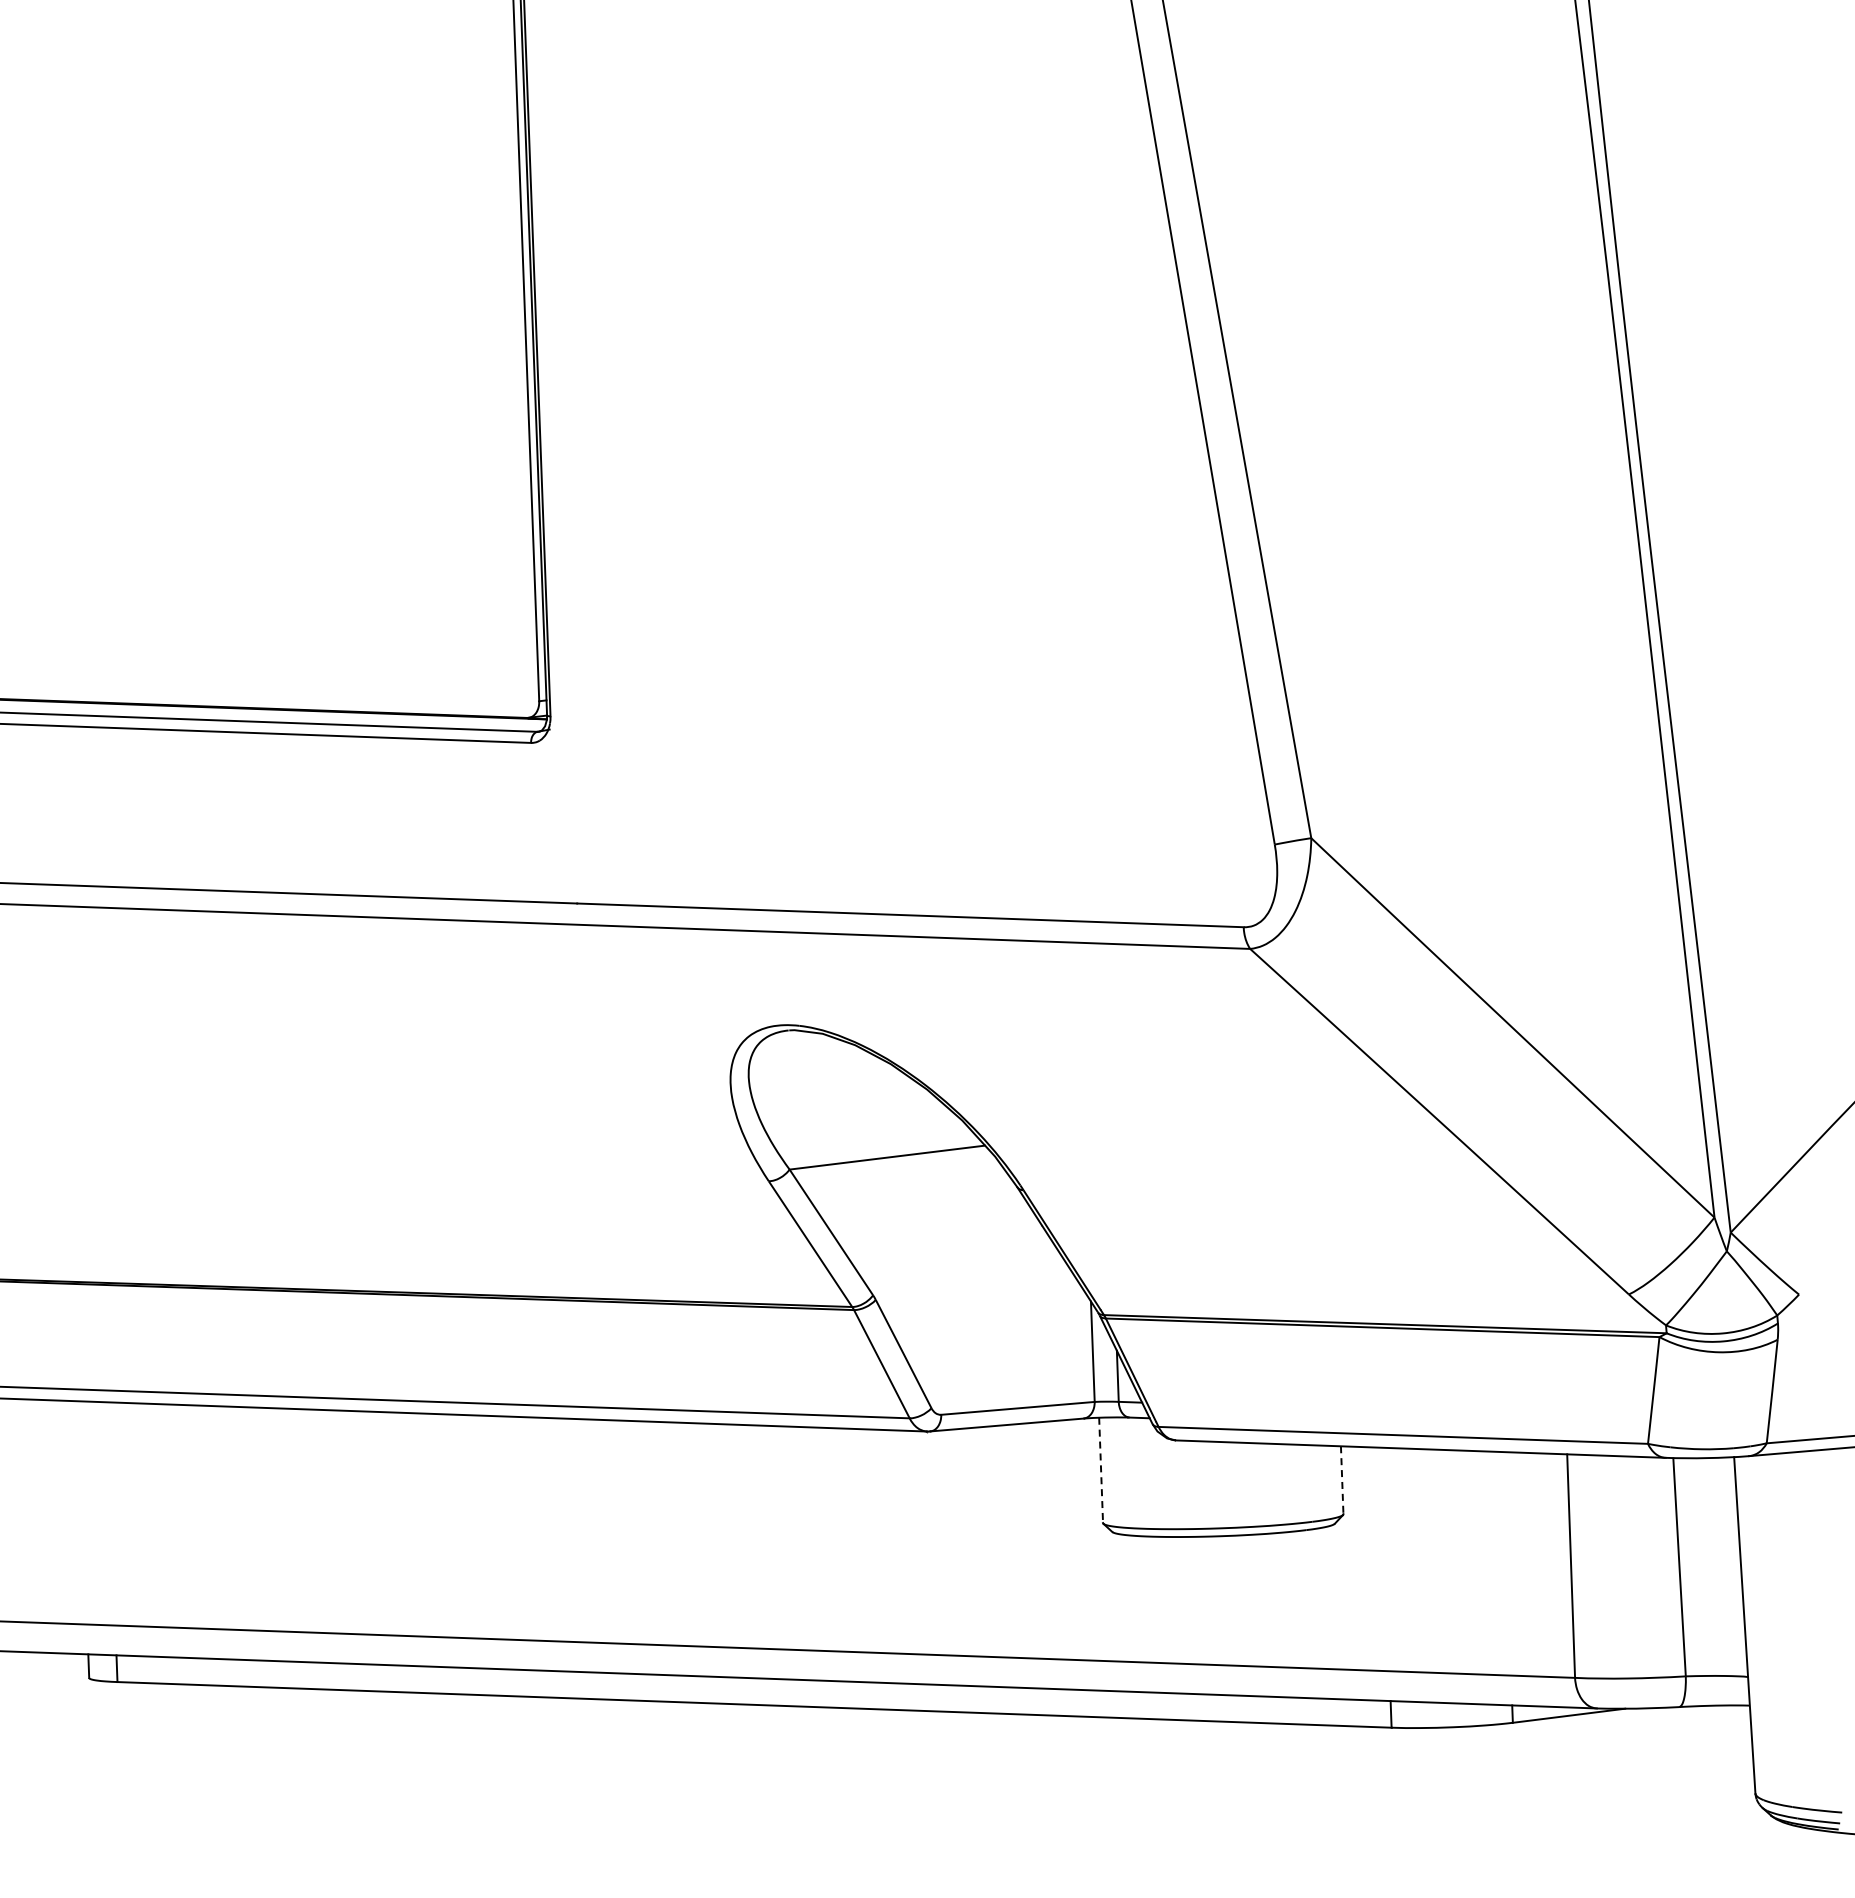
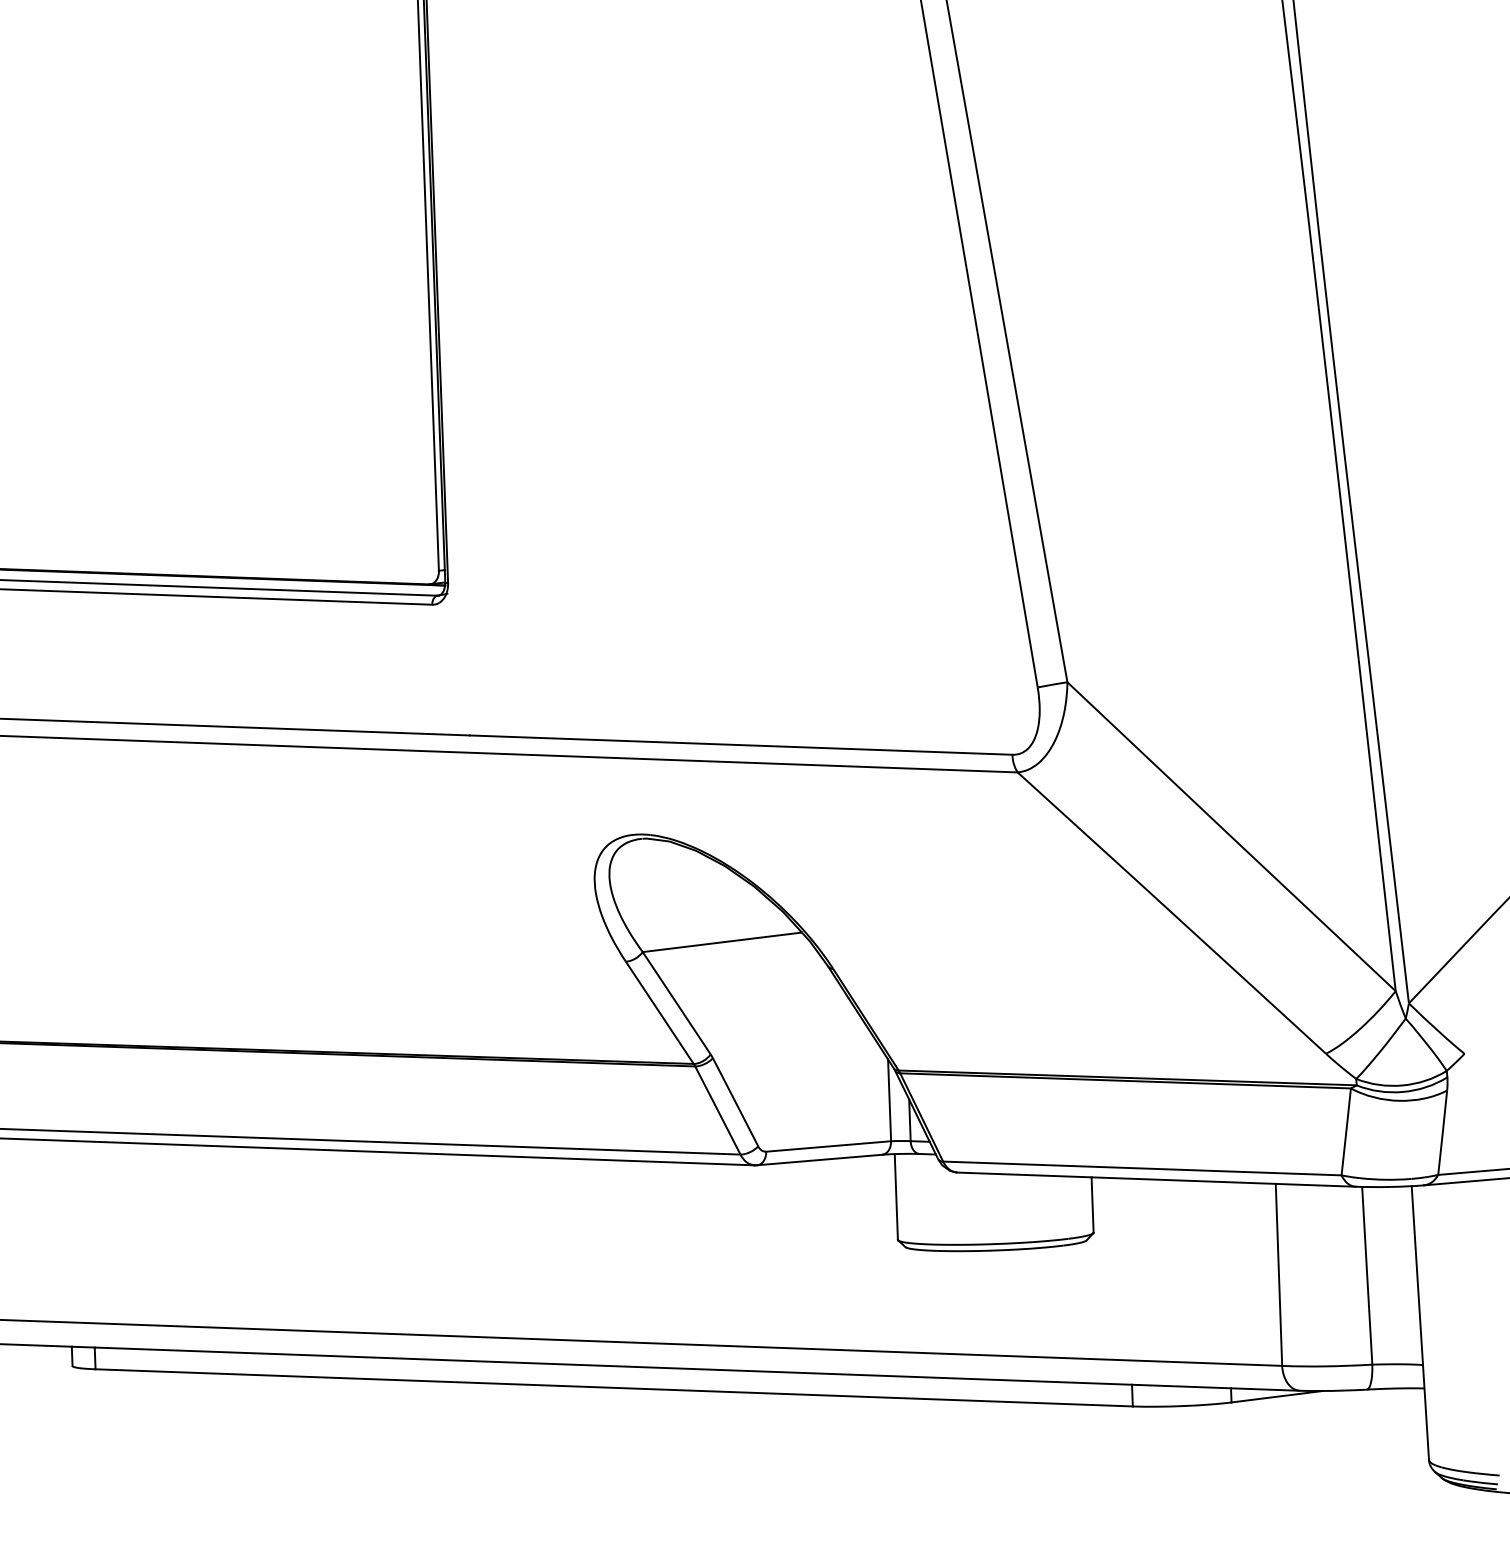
line: (1101, 1470) -> (896, 1197), dashed -> solid
line: (1342, 1480) -> (1092, 1205), dashed -> solid

